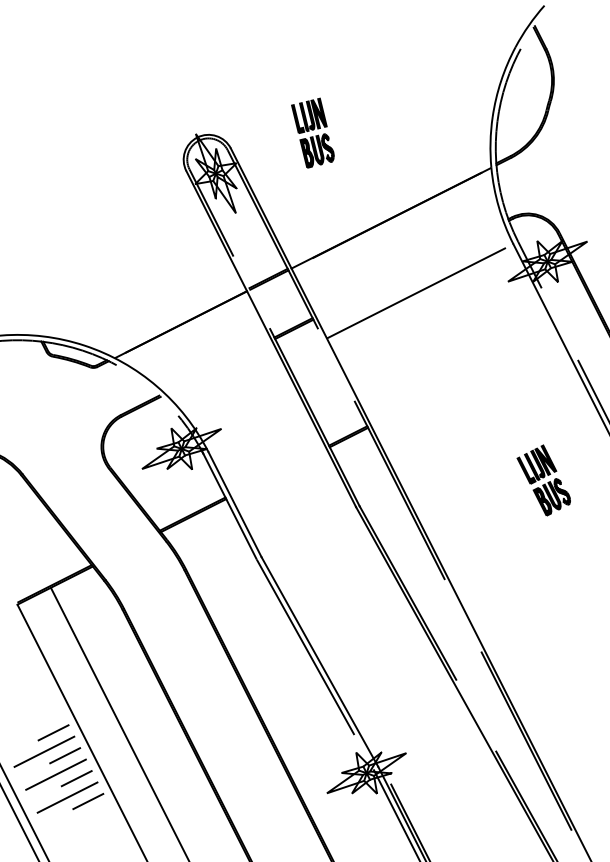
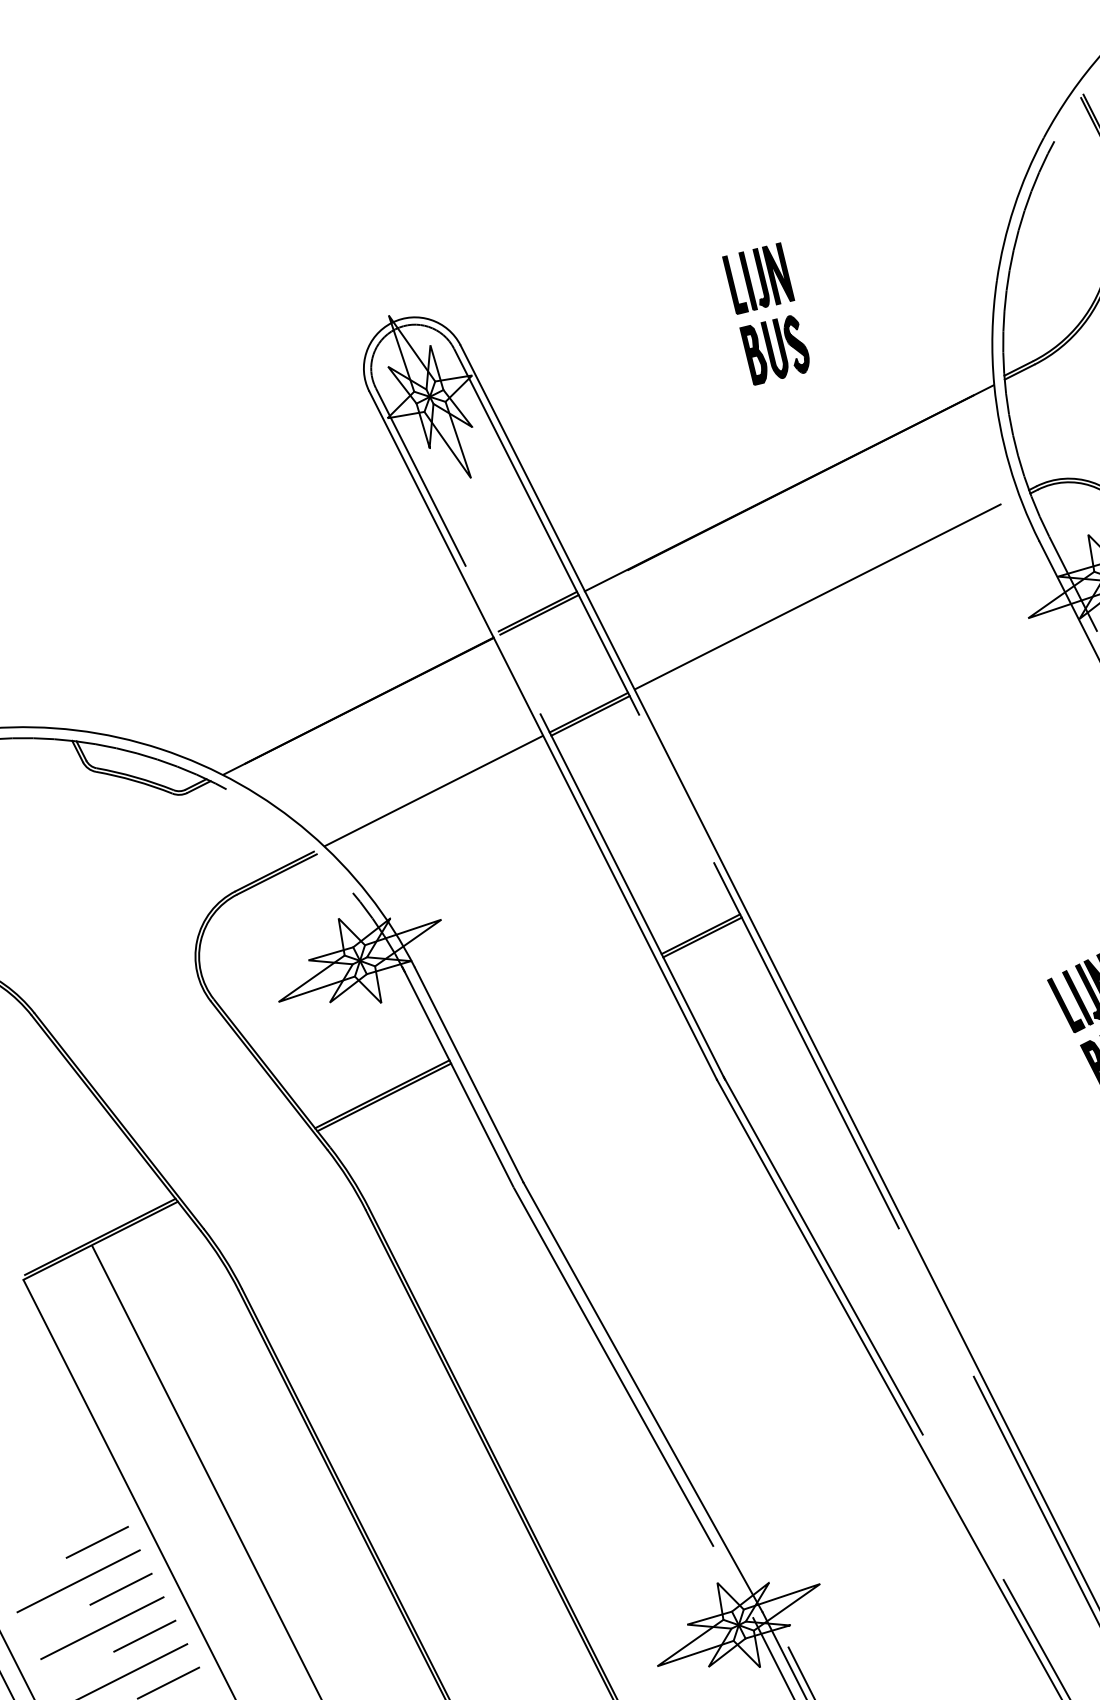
part: (312, 132) -> (765, 312), moved
line: (420, 290) -> (826, 591), moved
line: (217, 366) -> (433, 791), added

